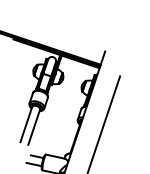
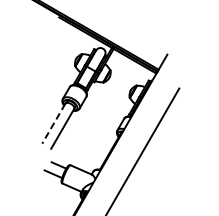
line: (26, 125) -> (53, 124), solid -> dashed

